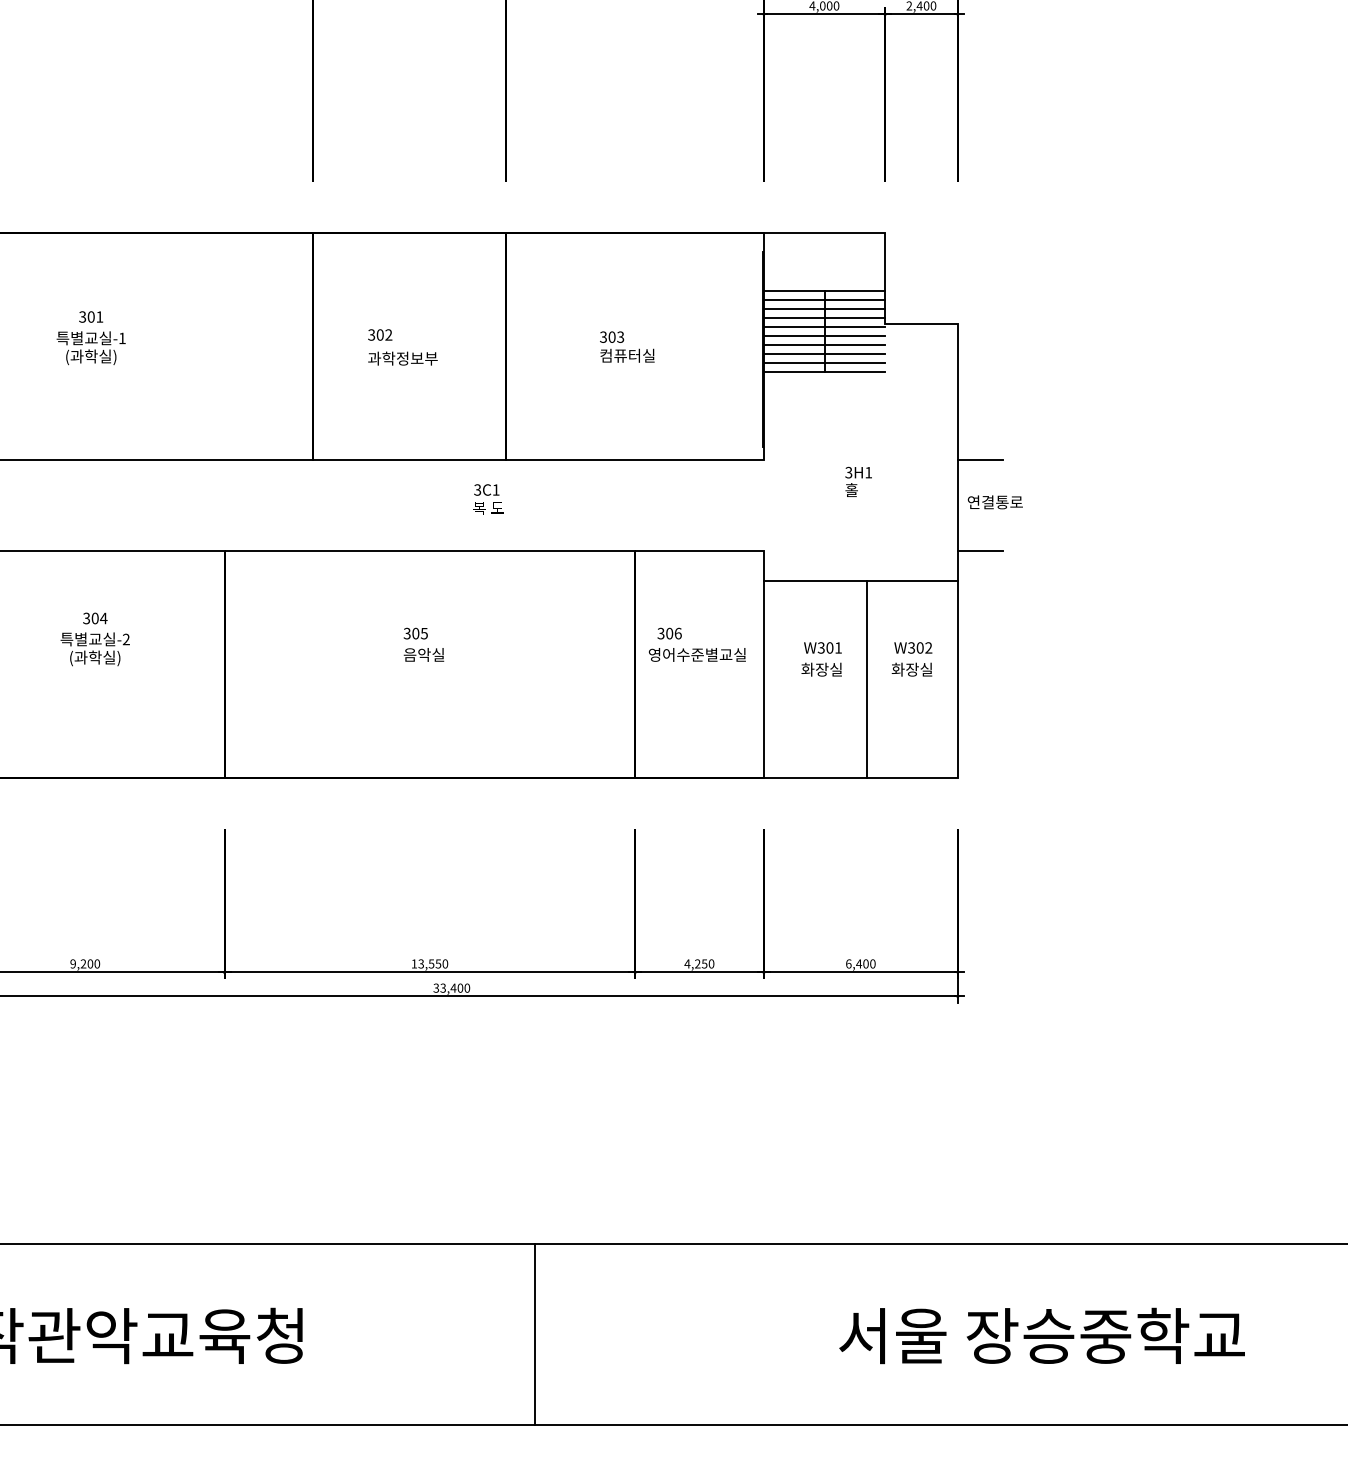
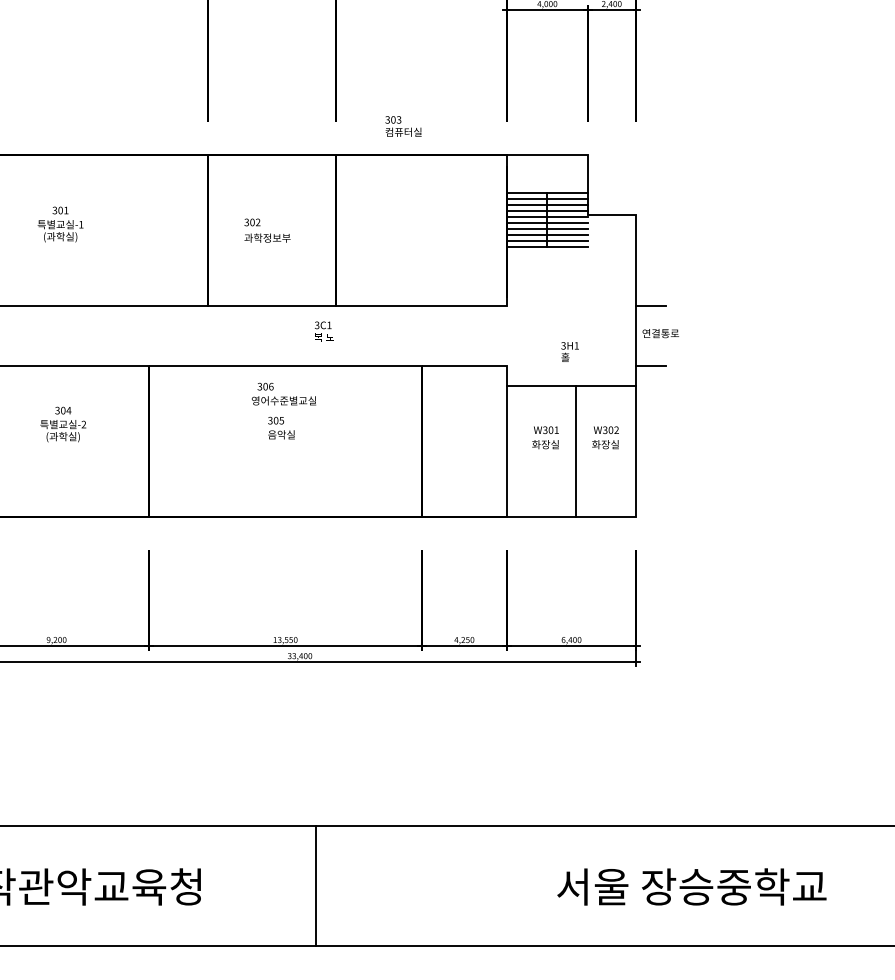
text: (627, 347) -> (403, 126), moved
text: (857, 481) -> (569, 351), moved
text: (696, 643) -> (283, 393), moved
line: (535, 1333) -> (316, 885), moved

